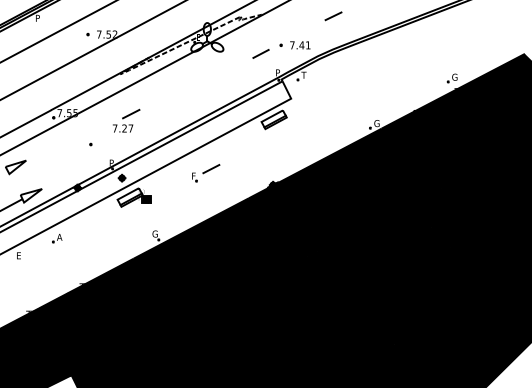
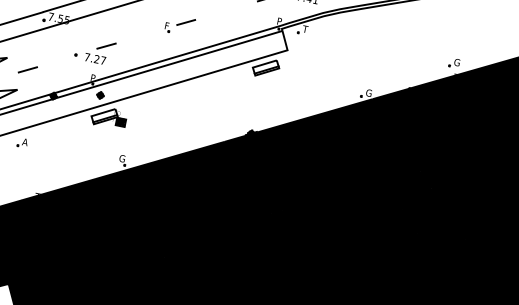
part: (126, 120) -> (100, 51), moved
line: (48, 167) -> (28, 69), added
part: (206, 173) -> (180, 25), moved

